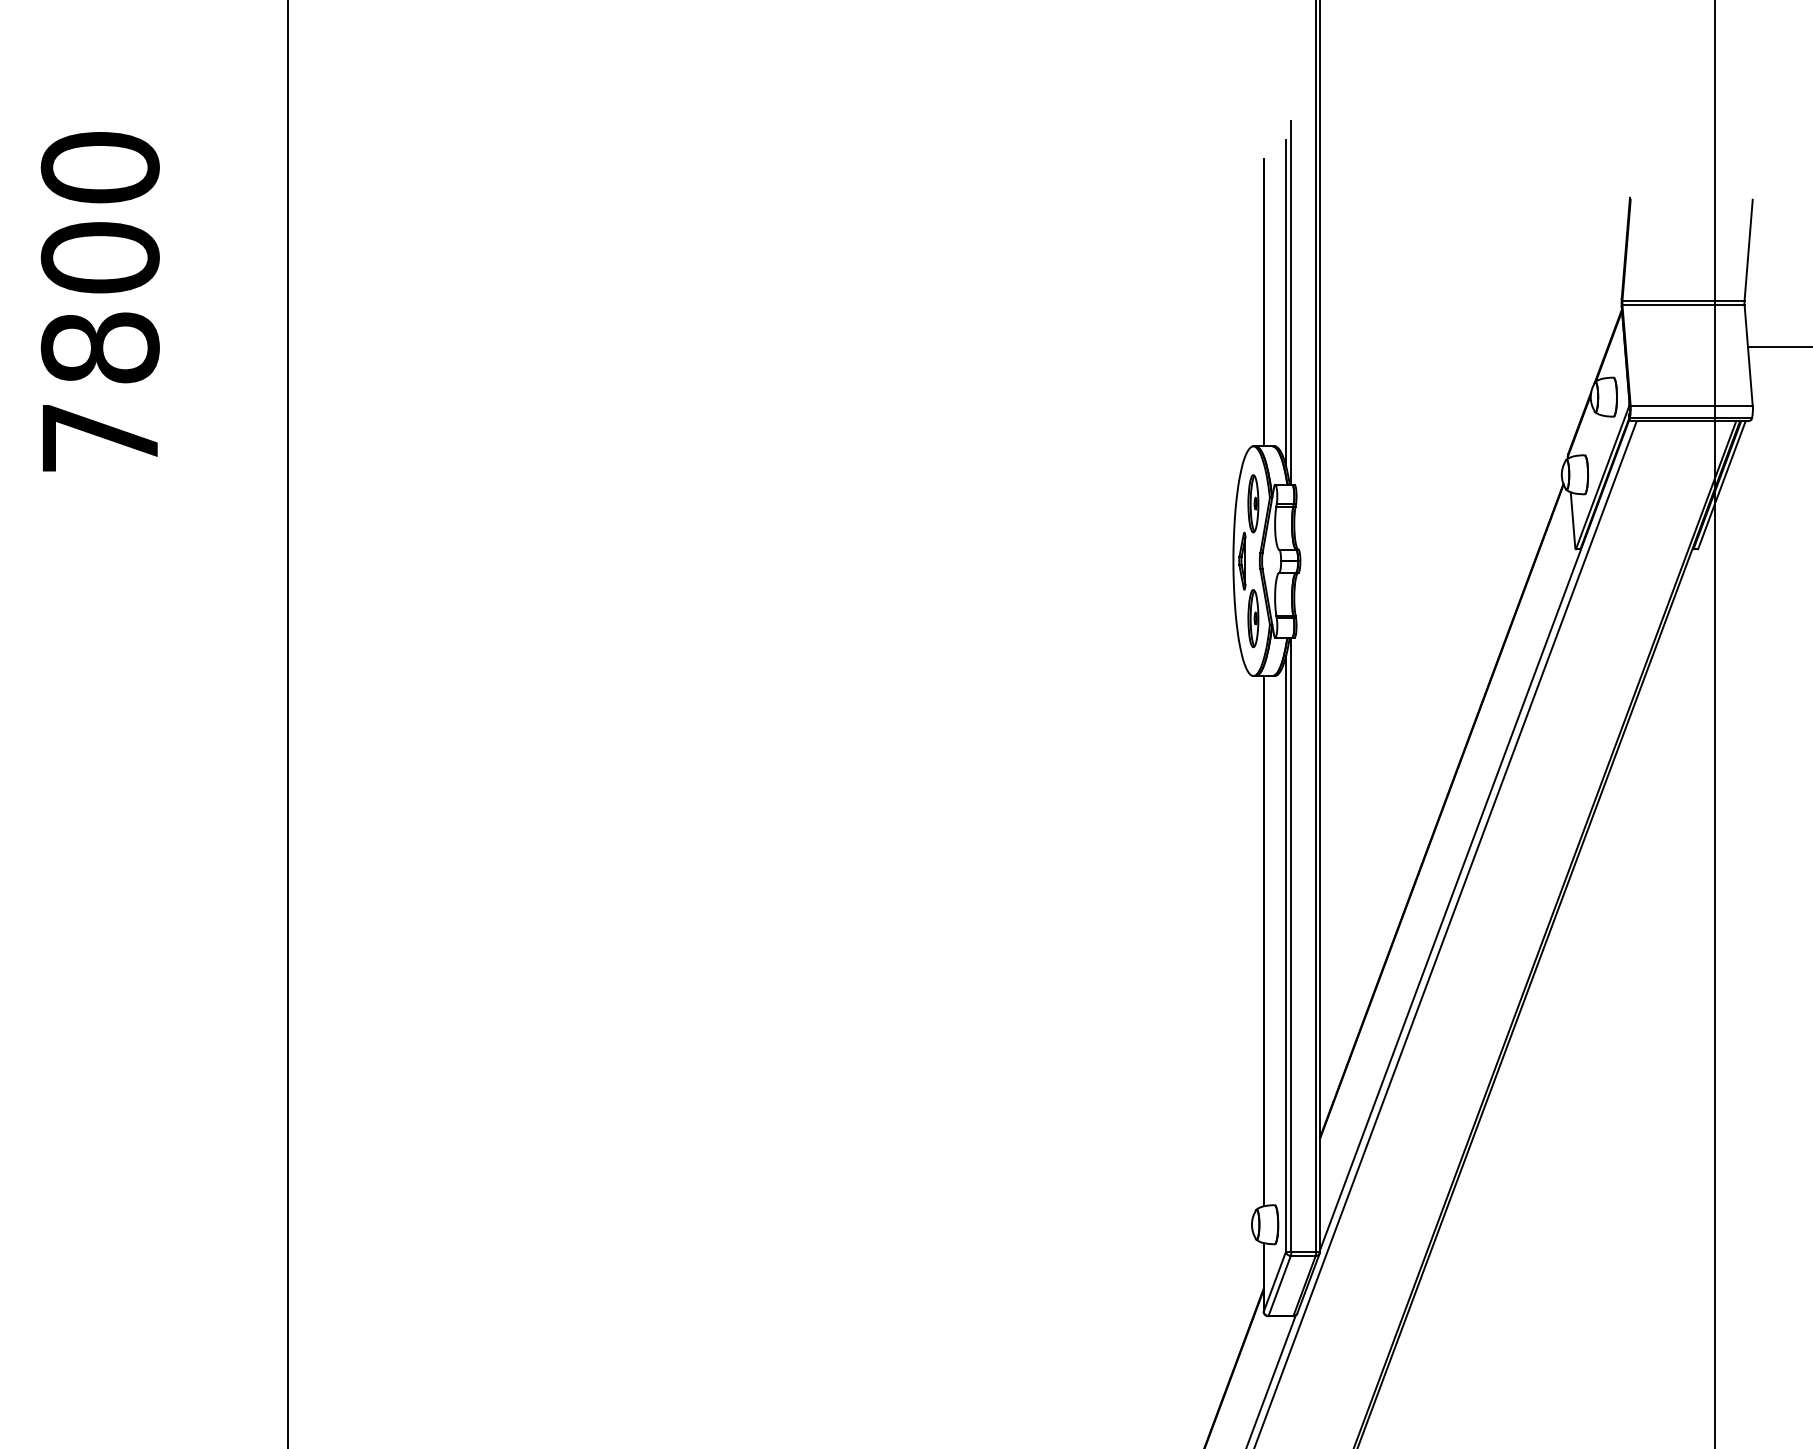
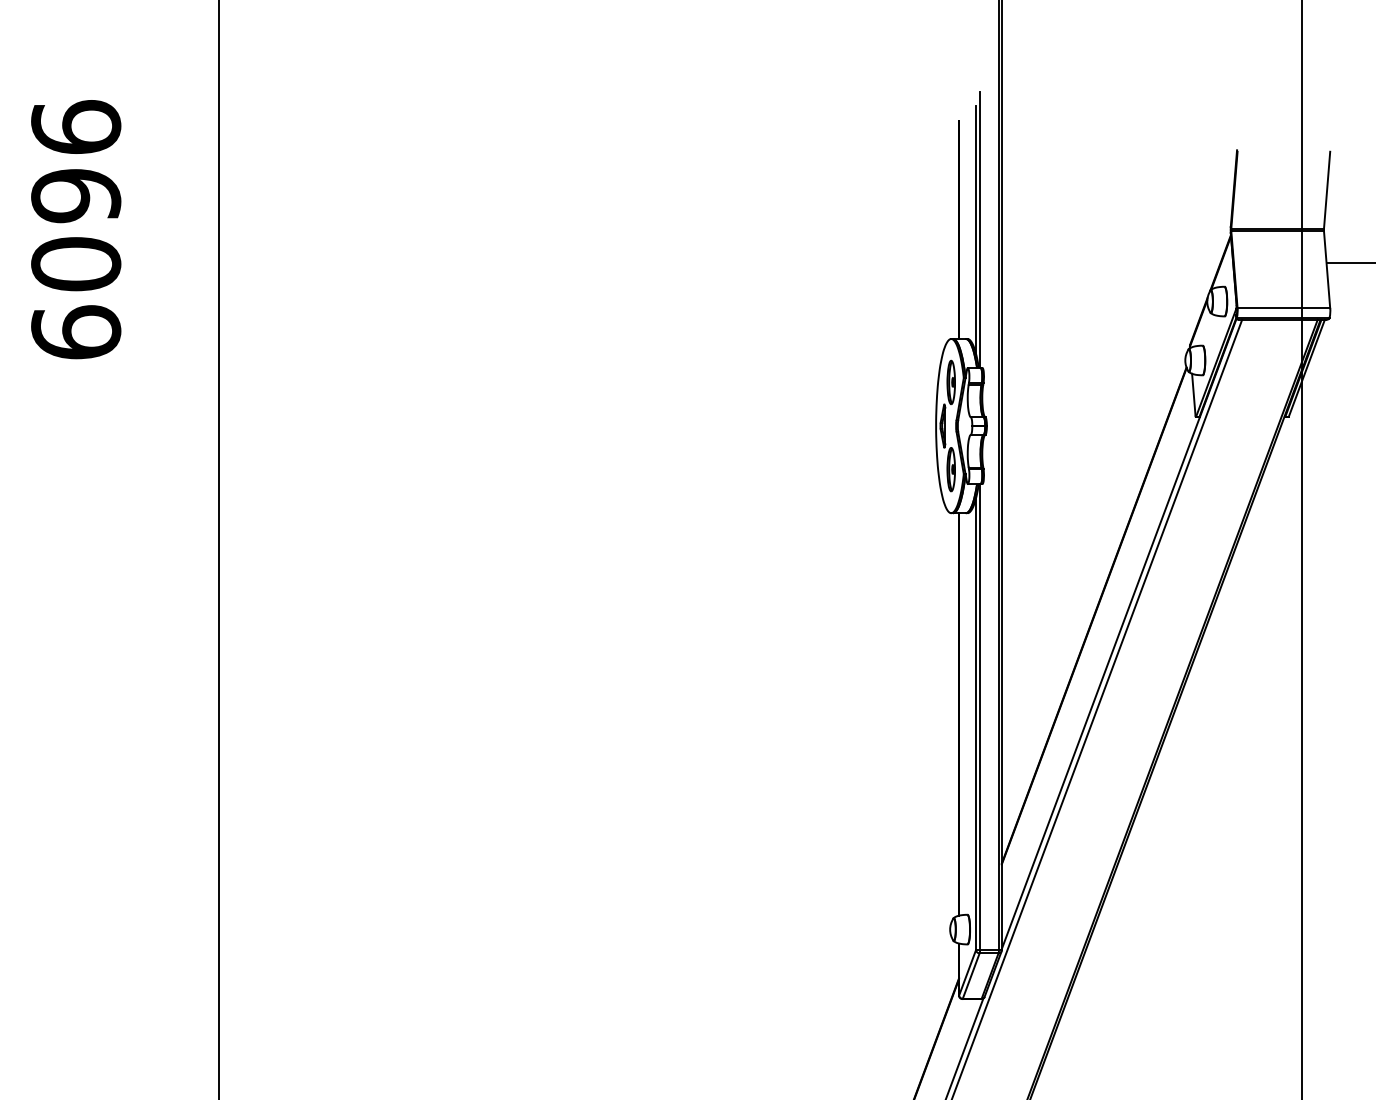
text: (99, 302) -> (75, 229), 7800 -> 6096

